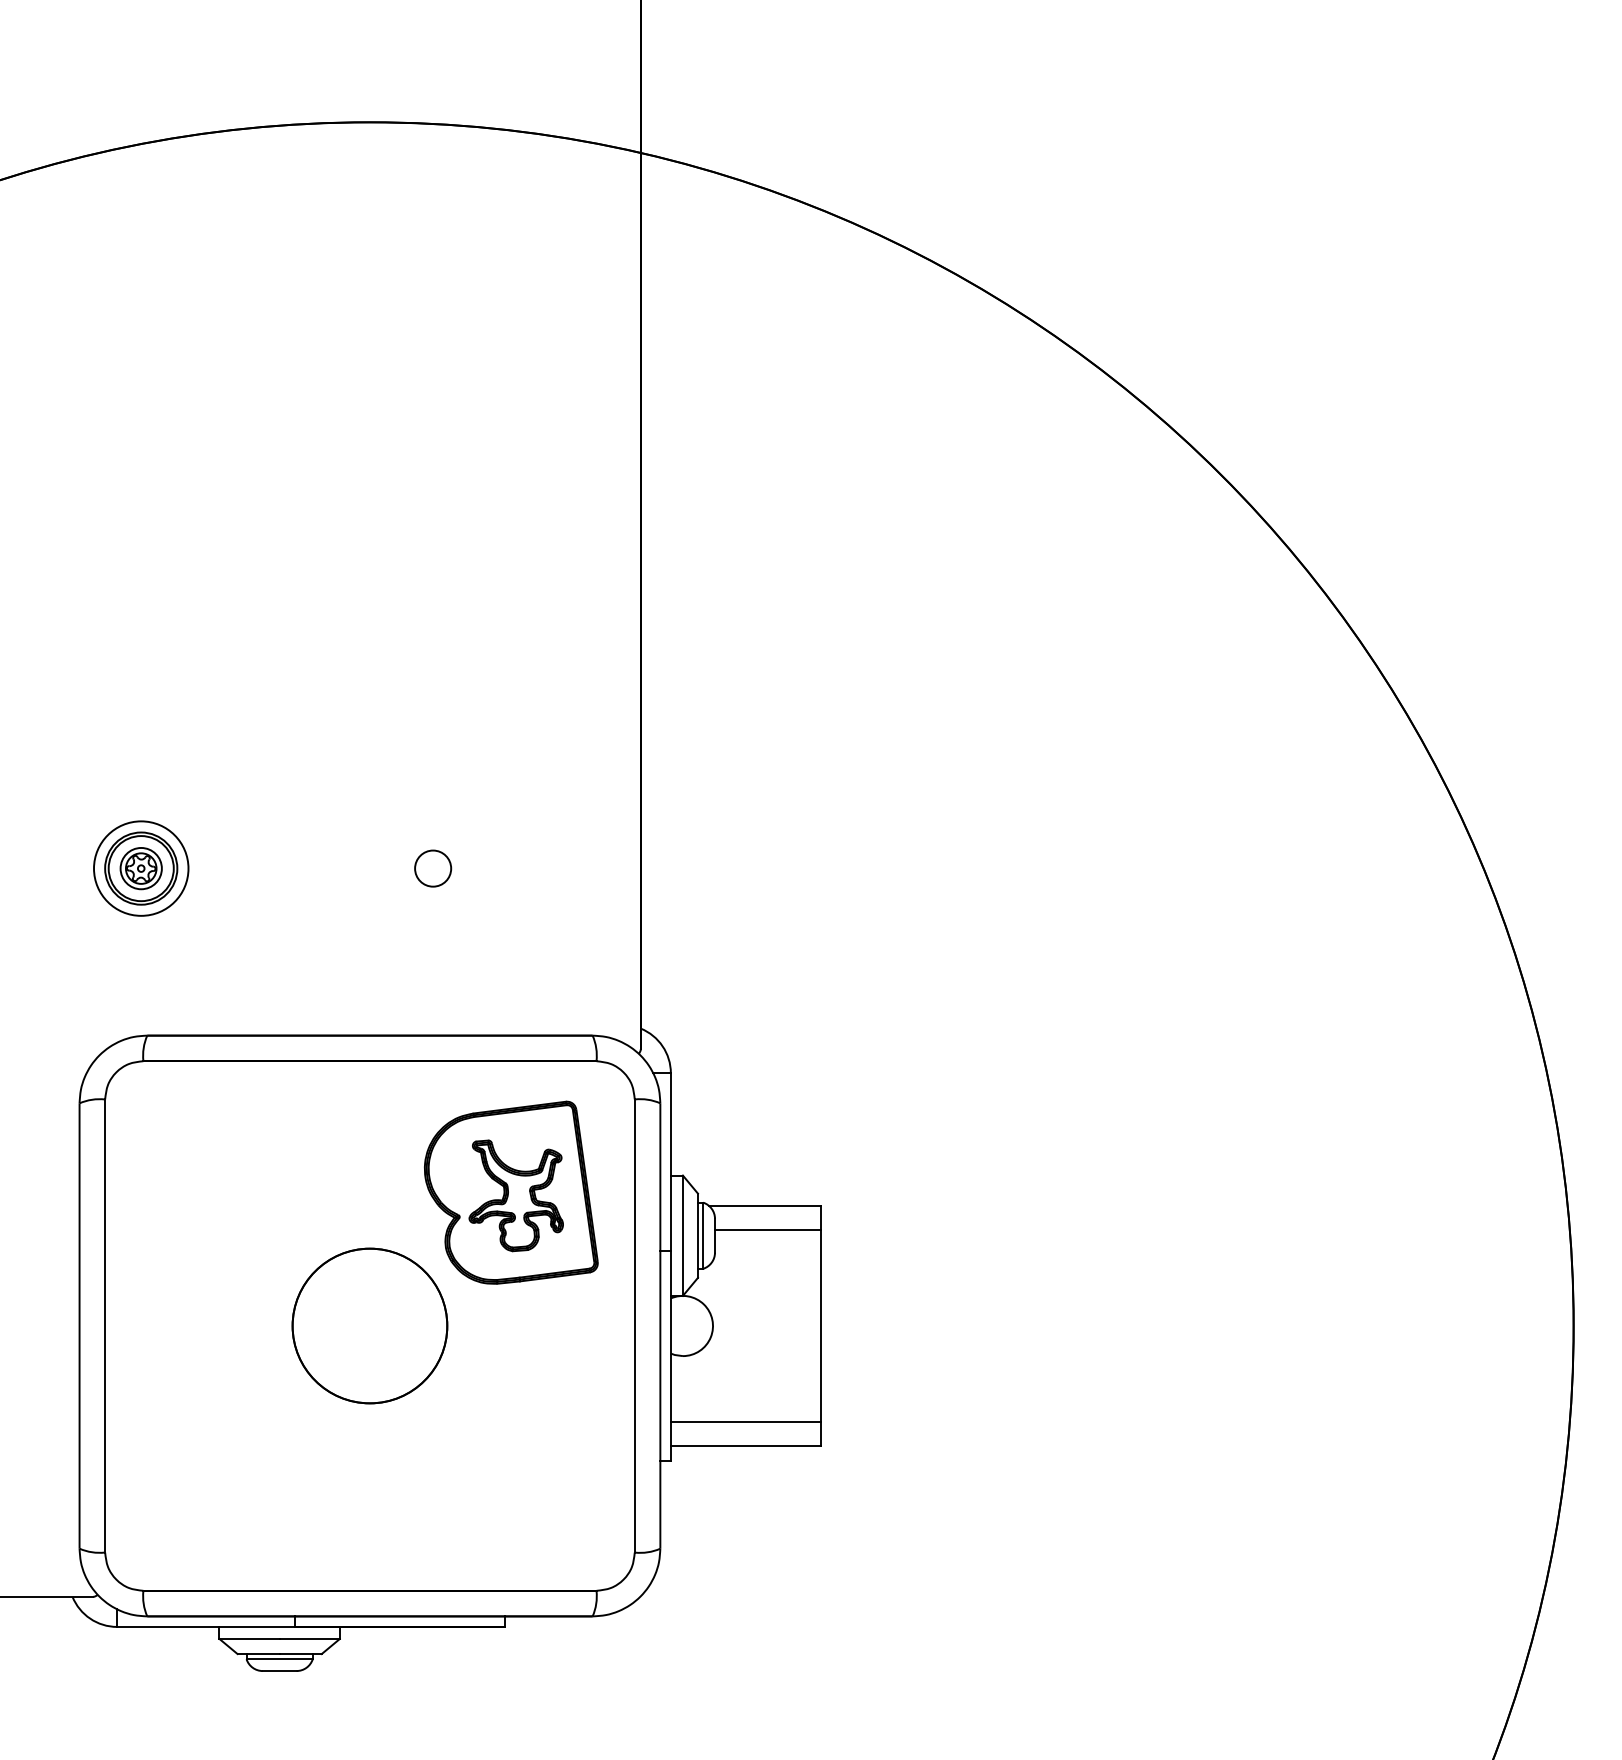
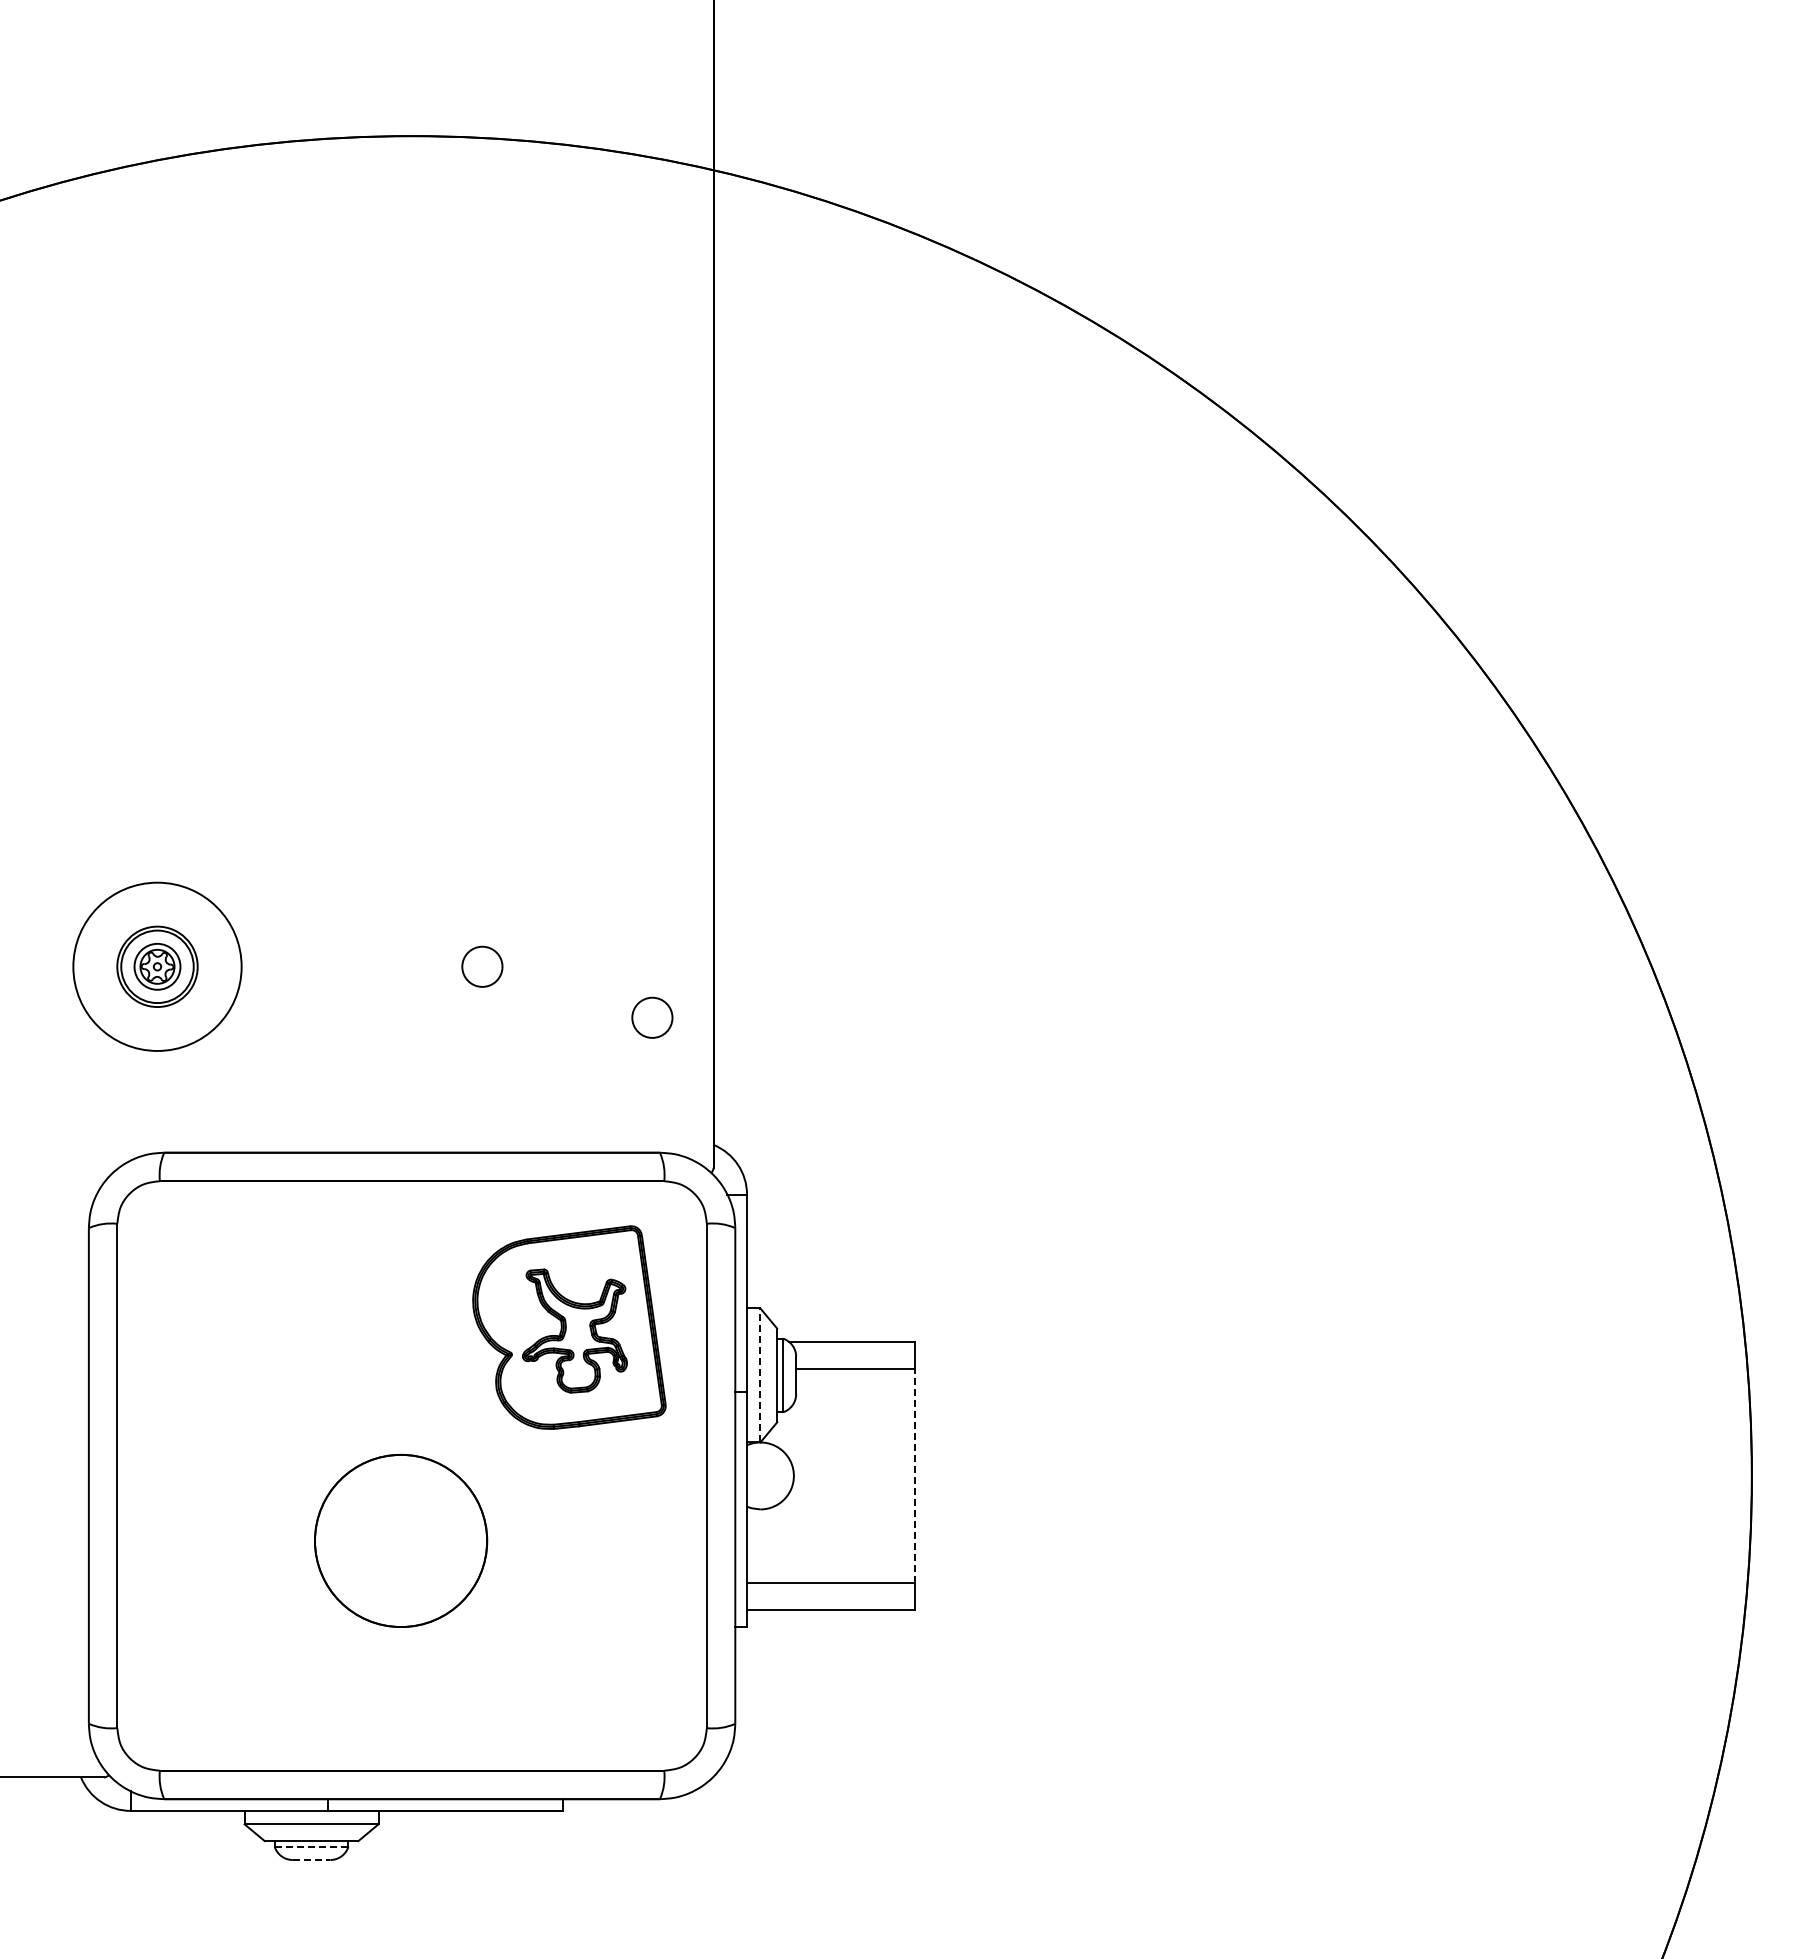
circle: (141, 868) -> (157, 966), size x1.6
circle: (585, 914) -> (652, 1017), added
line: (682, 1235) -> (760, 1375), solid -> dashed
circle: (370, 1325) -> (401, 1540), moved
line: (821, 1325) -> (914, 1475), solid -> dashed
line: (279, 1658) -> (311, 1846), solid -> dashed
line: (279, 1671) -> (311, 1860), solid -> dashed

